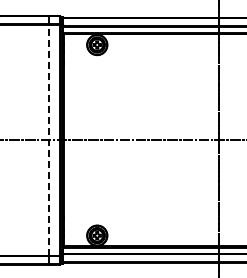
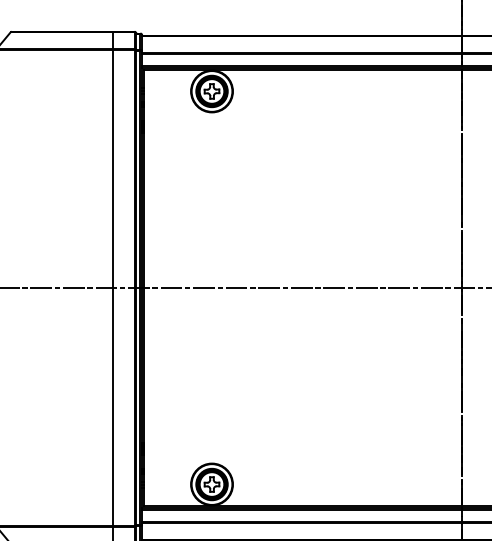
line: (49, 140) -> (113, 288), dashed -> solid

